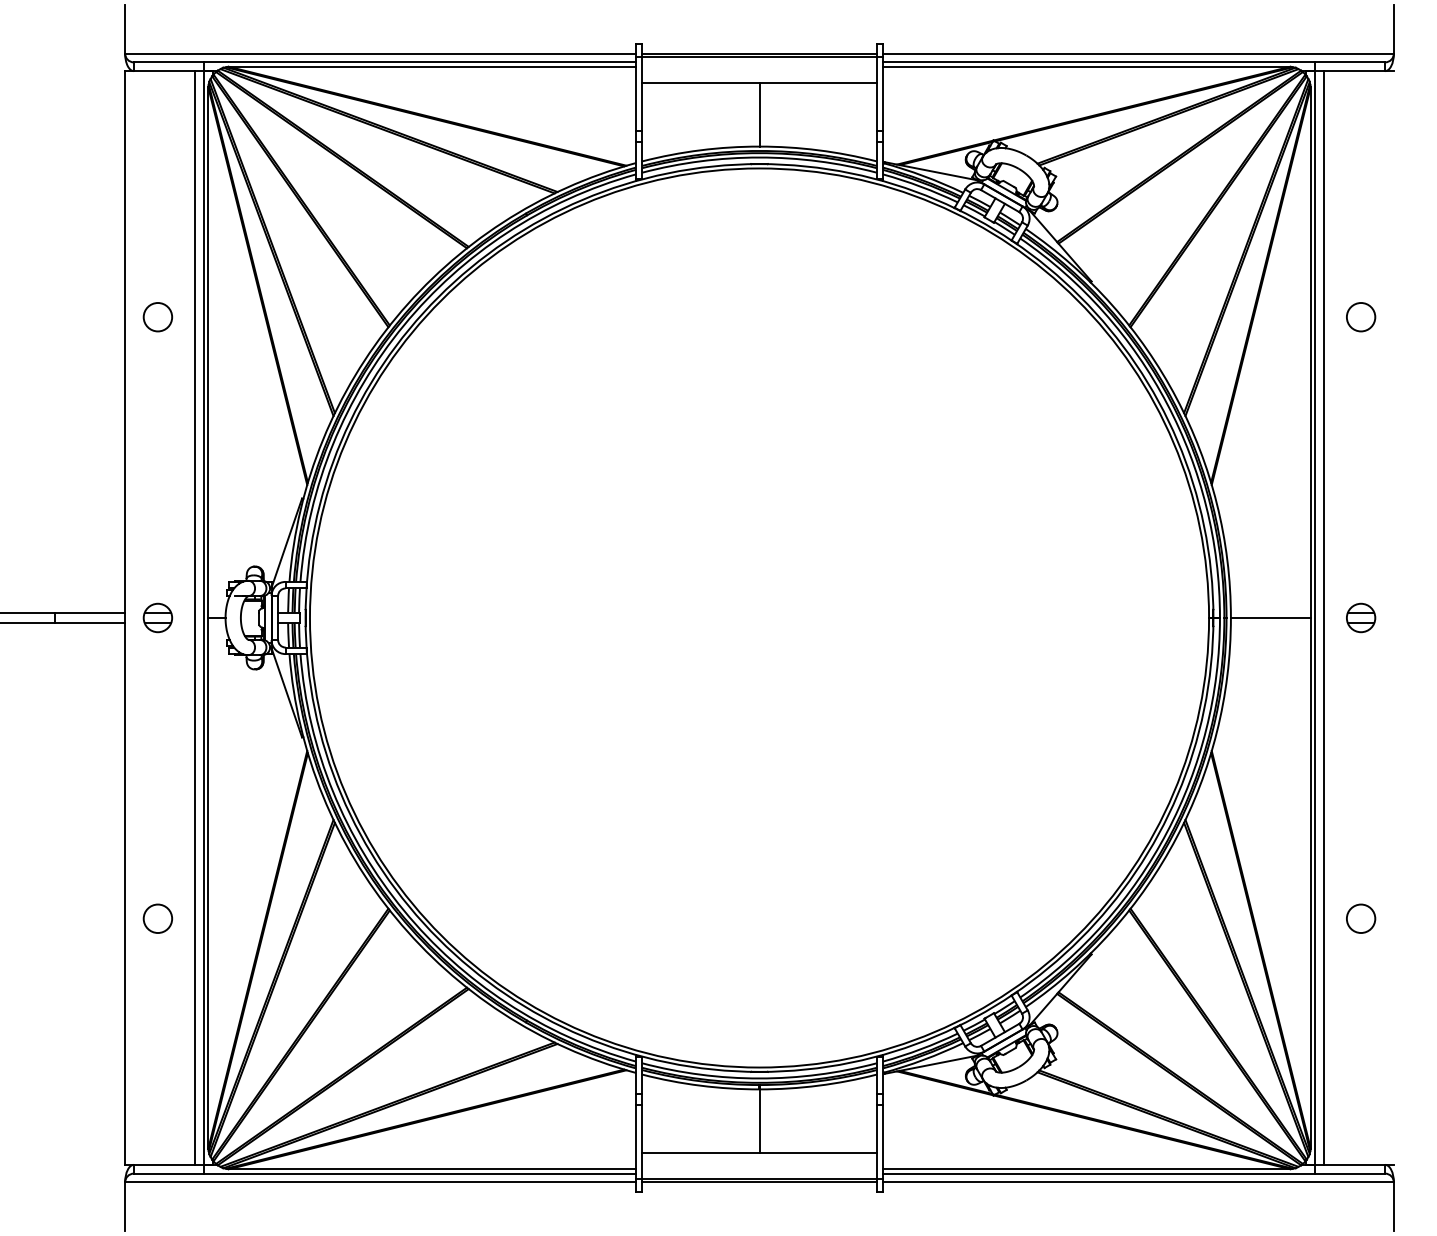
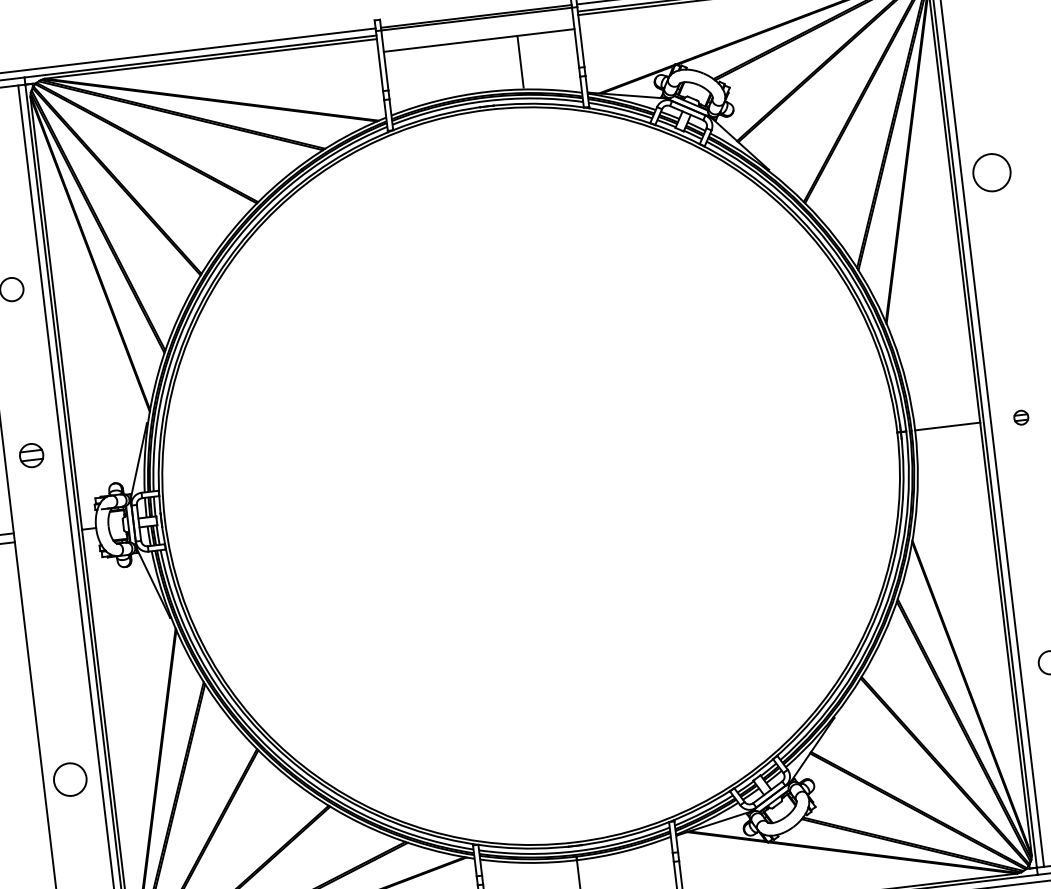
line: (759, 114) -> (520, 61), moved
circle: (1360, 317) -> (991, 173), size x1.6
part: (157, 617) -> (31, 455), moved
part: (1361, 617) -> (1021, 417), size x0.6
circle: (157, 918) -> (69, 779), size x1.4

